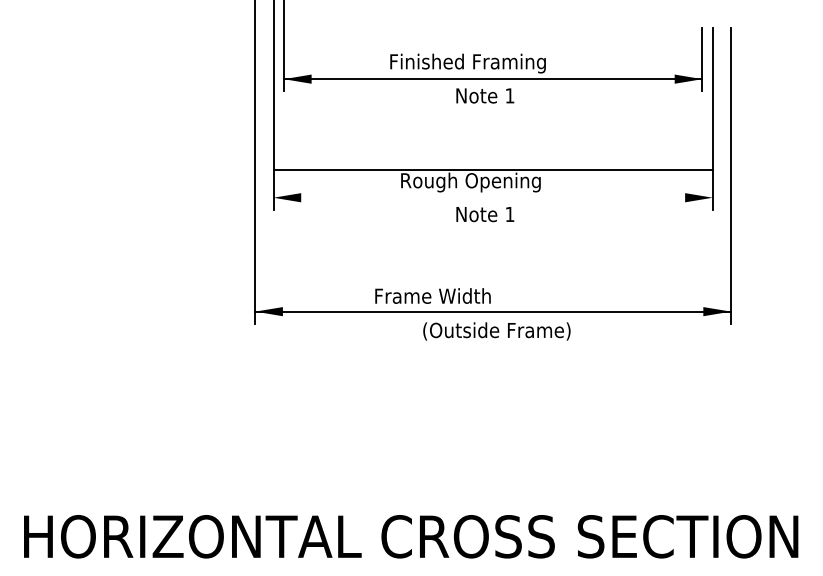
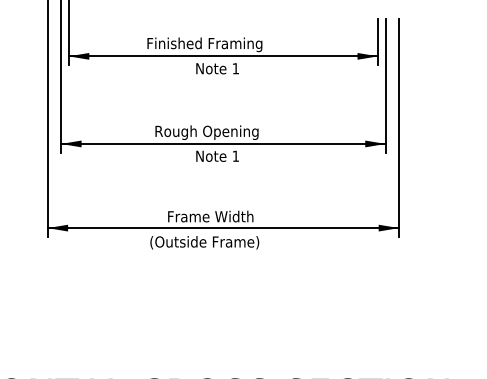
line: (492, 169) -> (222, 143), moved
text: (432, 295) -> (210, 216), moved
text: (496, 331) -> (204, 242), moved

